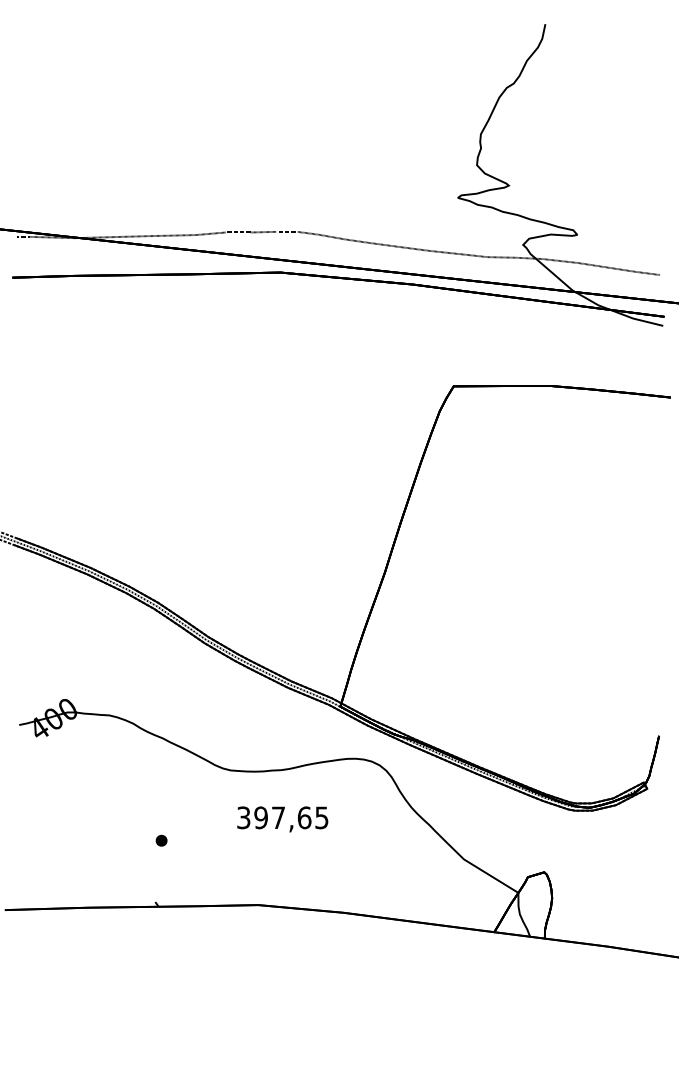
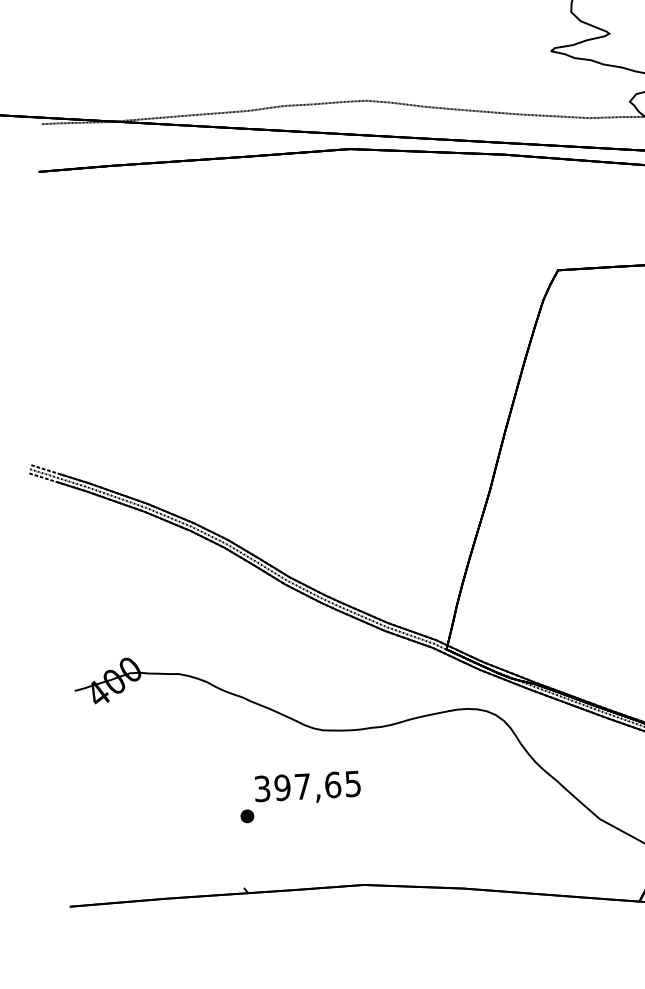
text: (282, 819) -> (307, 788), moved

